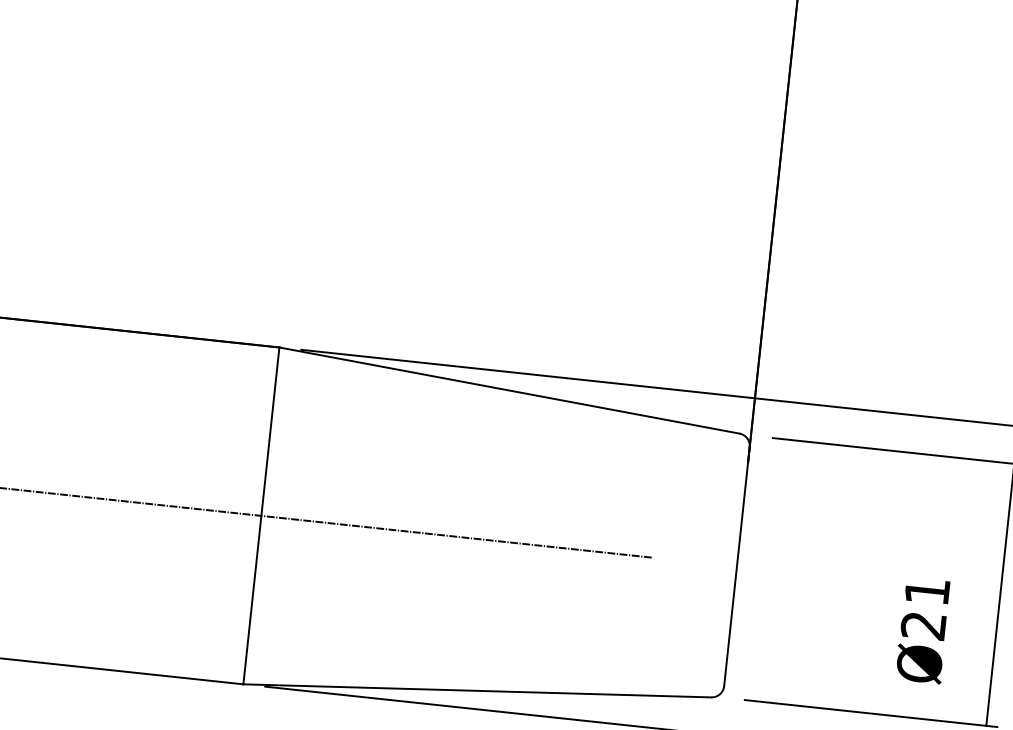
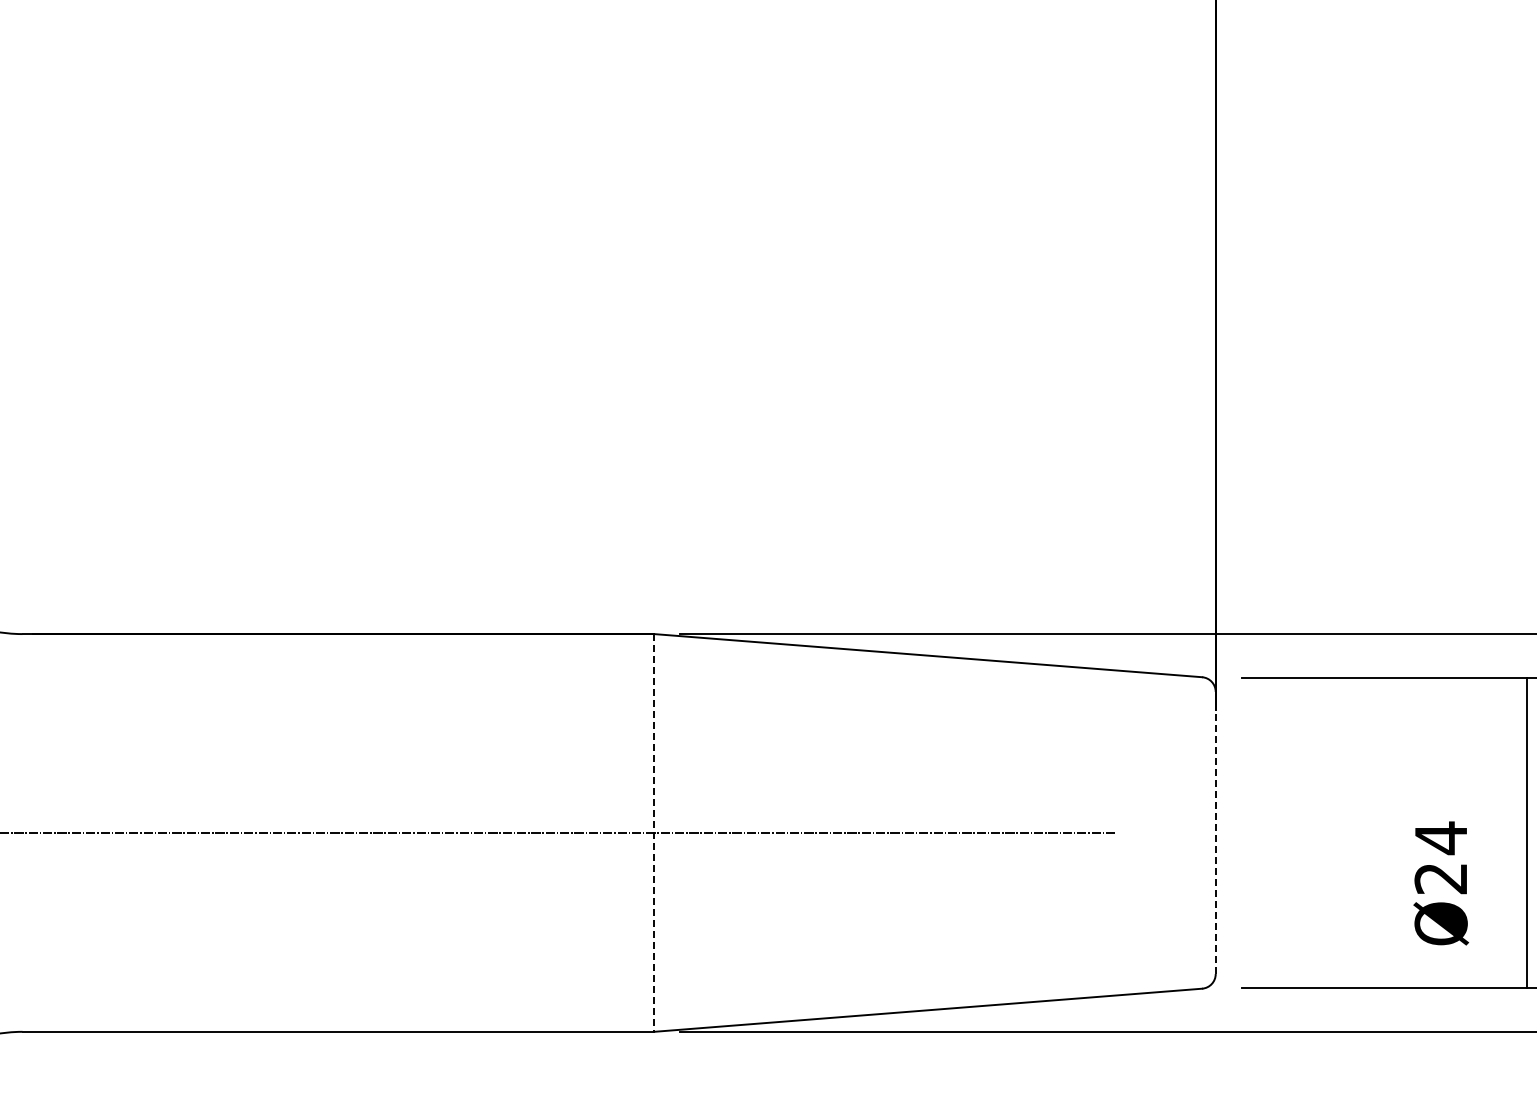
line: (261, 515) -> (654, 832), solid -> dashed
line: (736, 567) -> (1215, 833), solid -> dashed
text: (926, 591) -> (1440, 838), Ø21 -> Ø24

